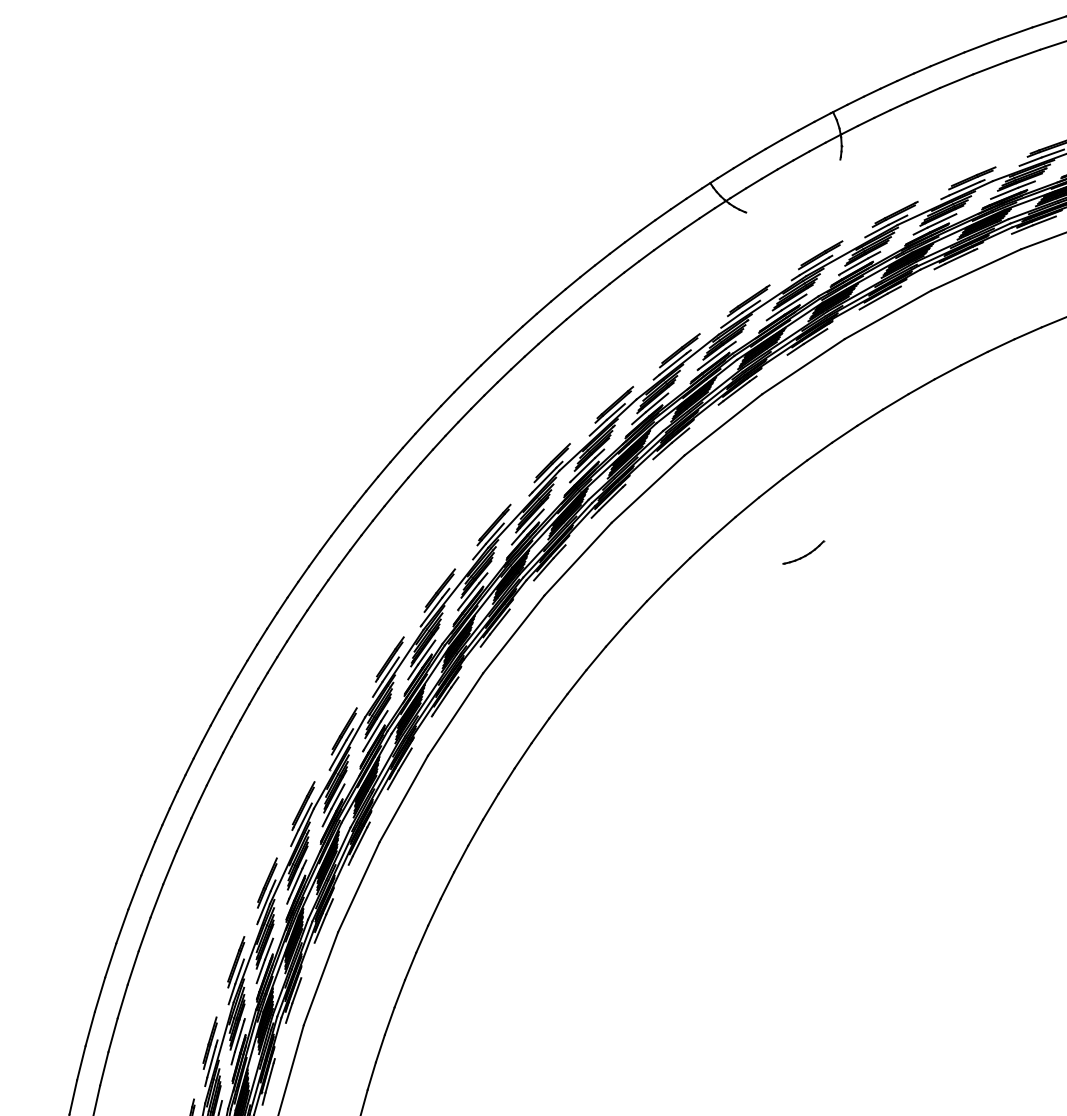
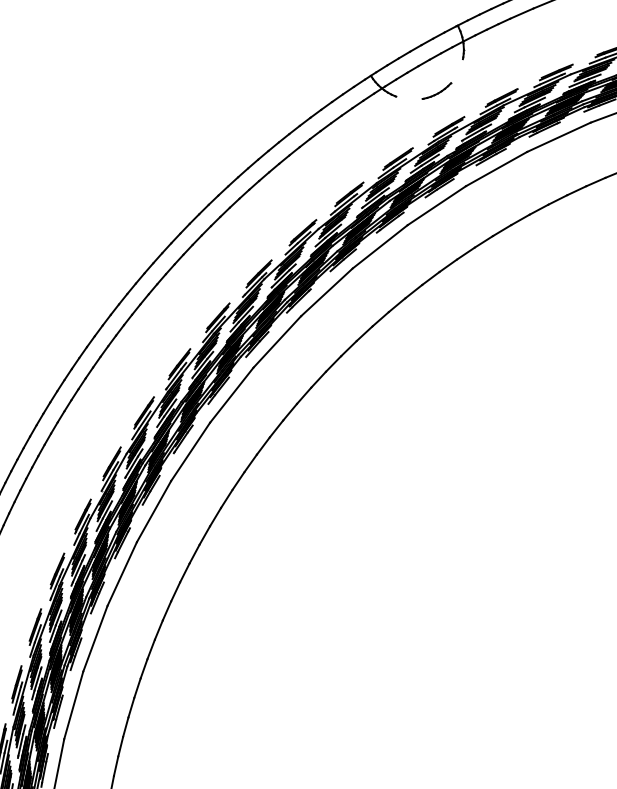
part: (803, 552) -> (436, 90), moved

